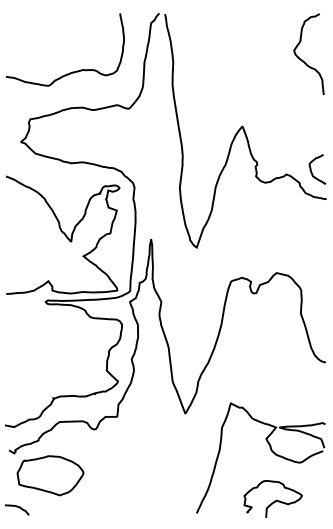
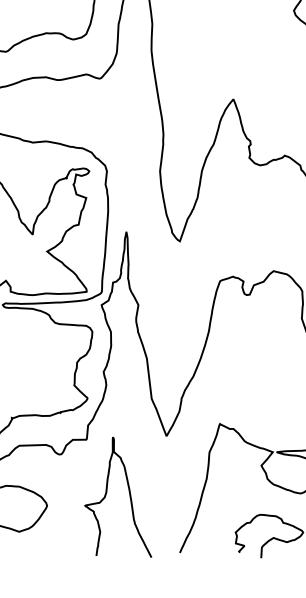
curve: (153, 465) -> (129, 496), added

